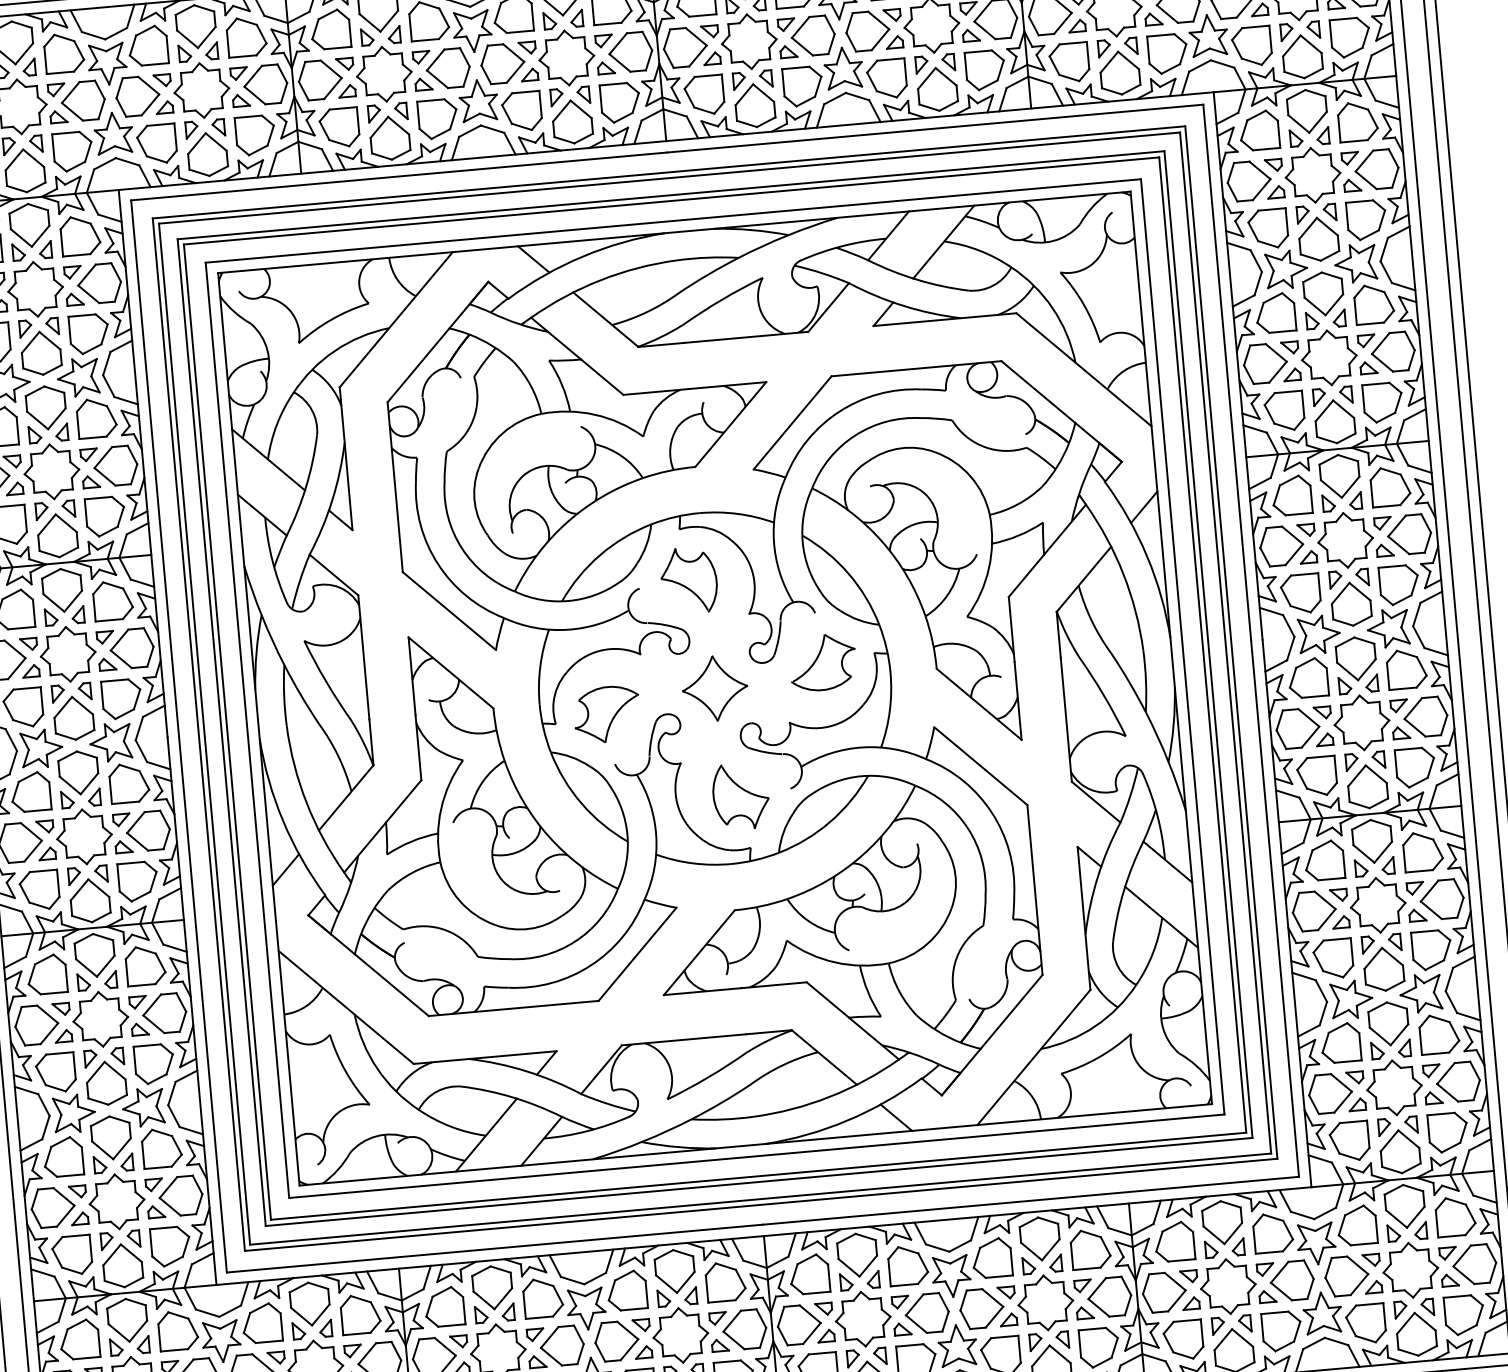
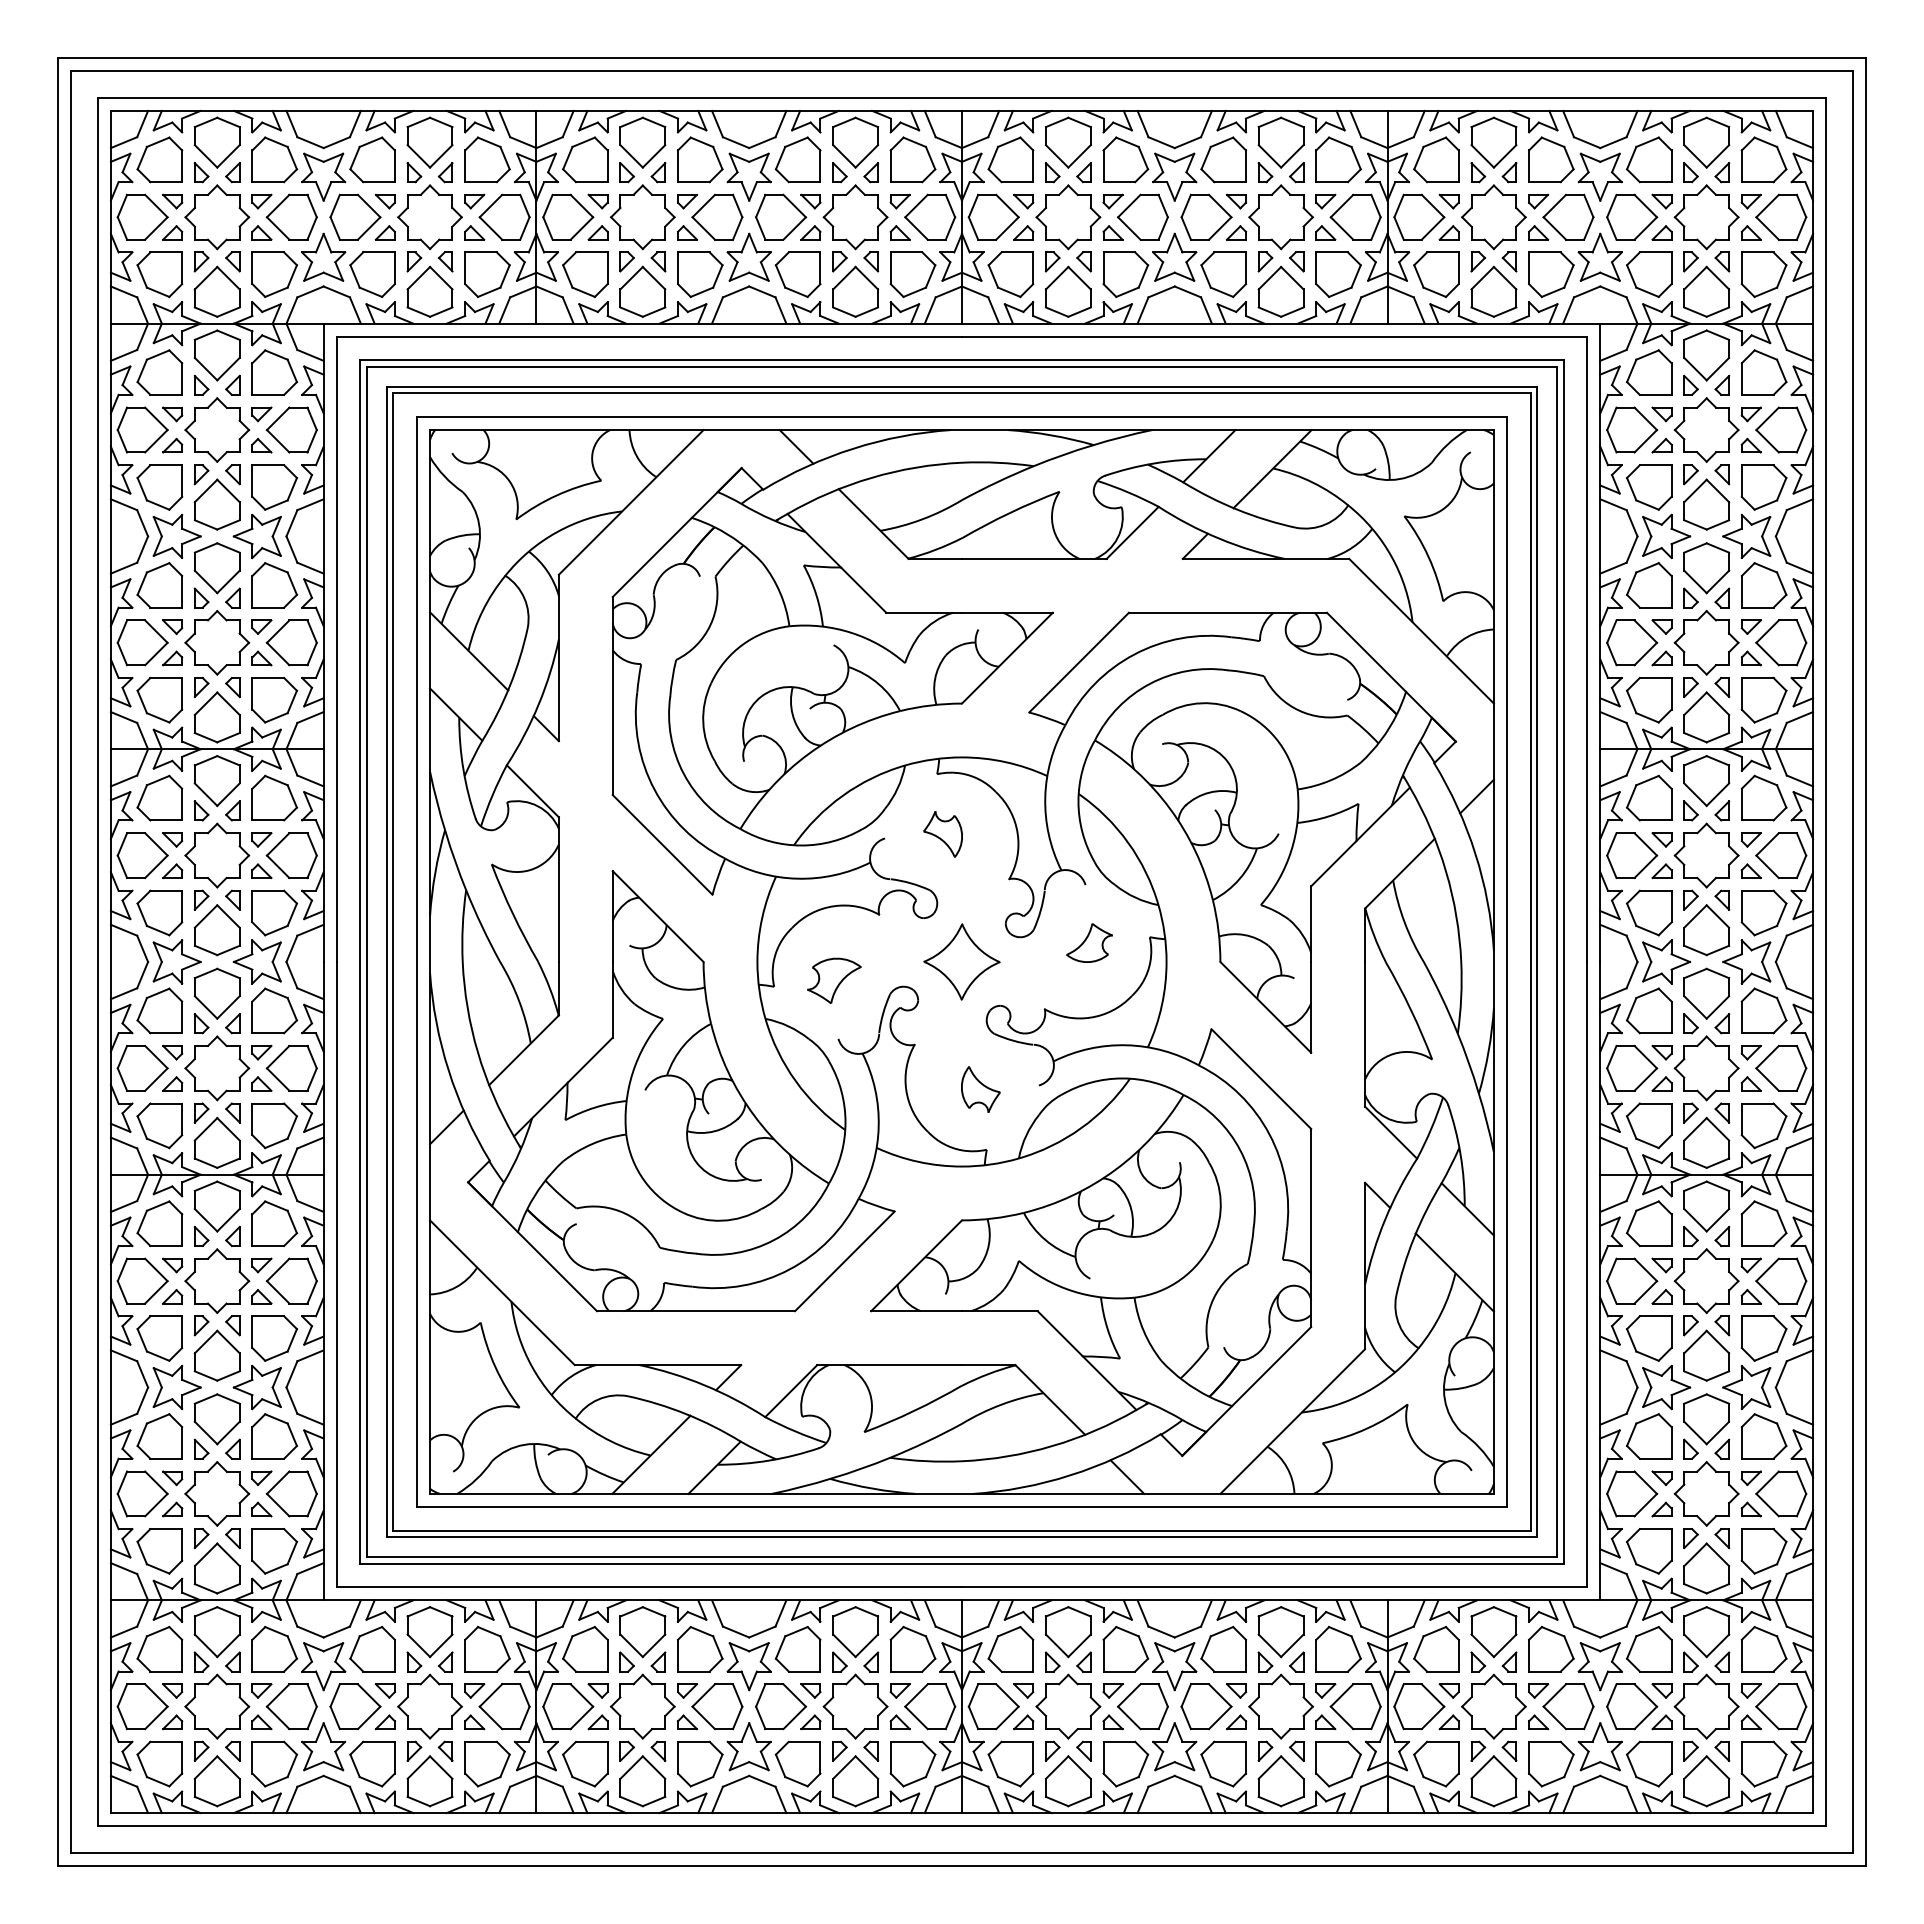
part: (688, 580) -> (942, 834), size x0.6
part: (822, 662) -> (1089, 942), size x0.6
part: (607, 714) -> (834, 980), size x0.7
part: (740, 796) -> (980, 1089), size x0.6

